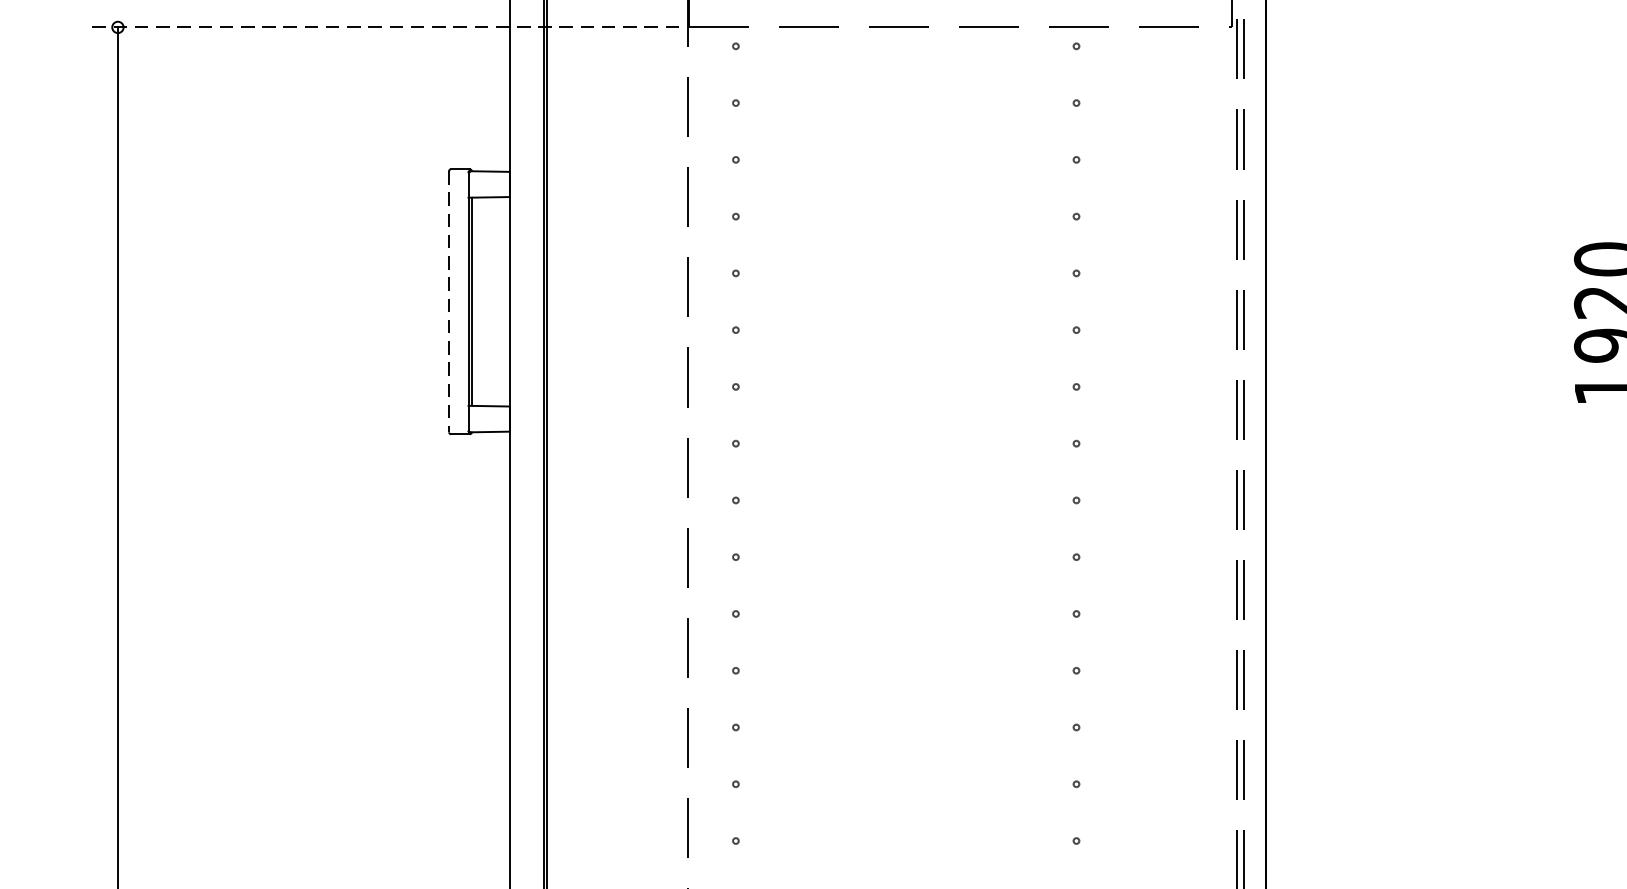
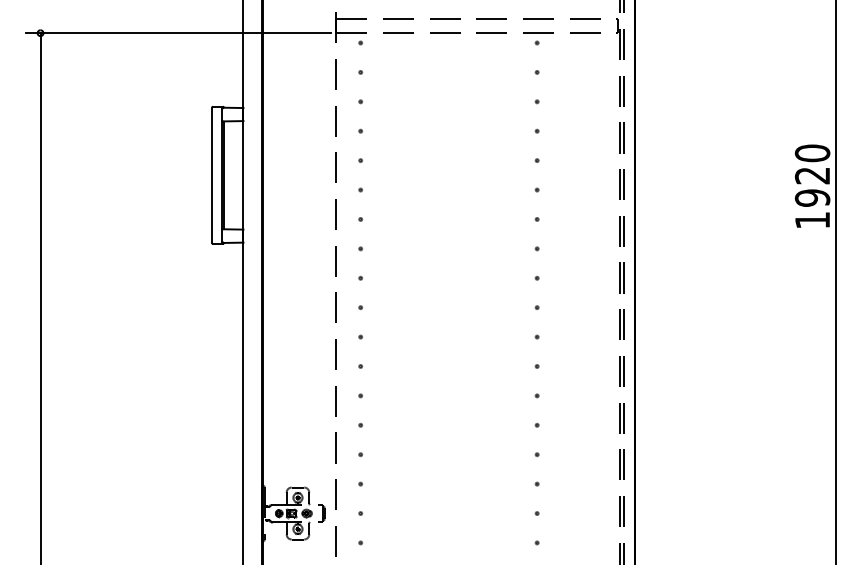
line: (384, 27) -> (178, 33), dashed -> solid
line: (449, 302) -> (212, 175), dashed -> solid

